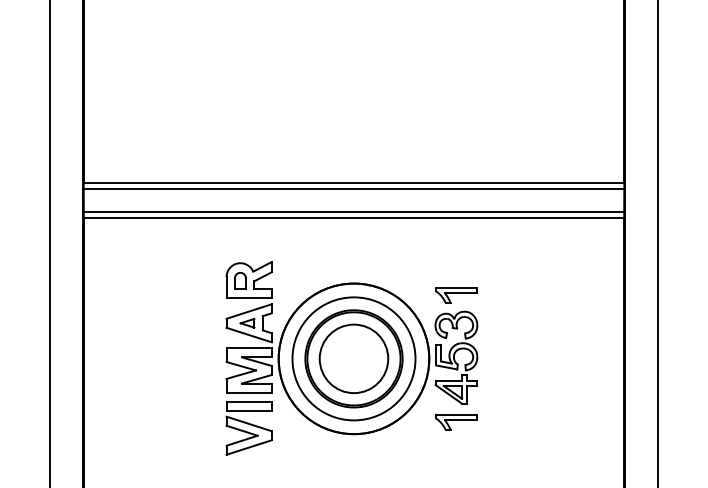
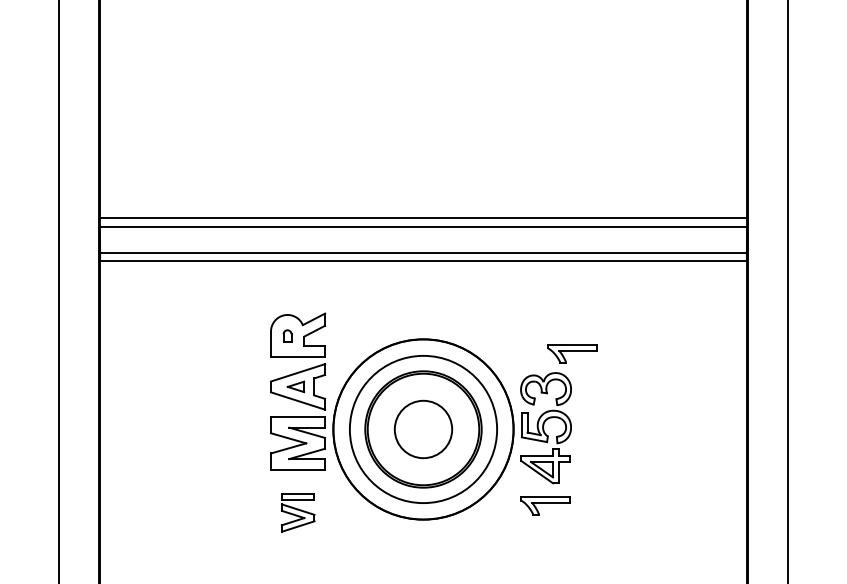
part: (240, 280) -> (287, 335), size x0.6
part: (455, 295) -> (572, 353), moved
circle: (354, 358) -> (423, 429), size x0.7
part: (249, 428) -> (298, 512), size x0.6

